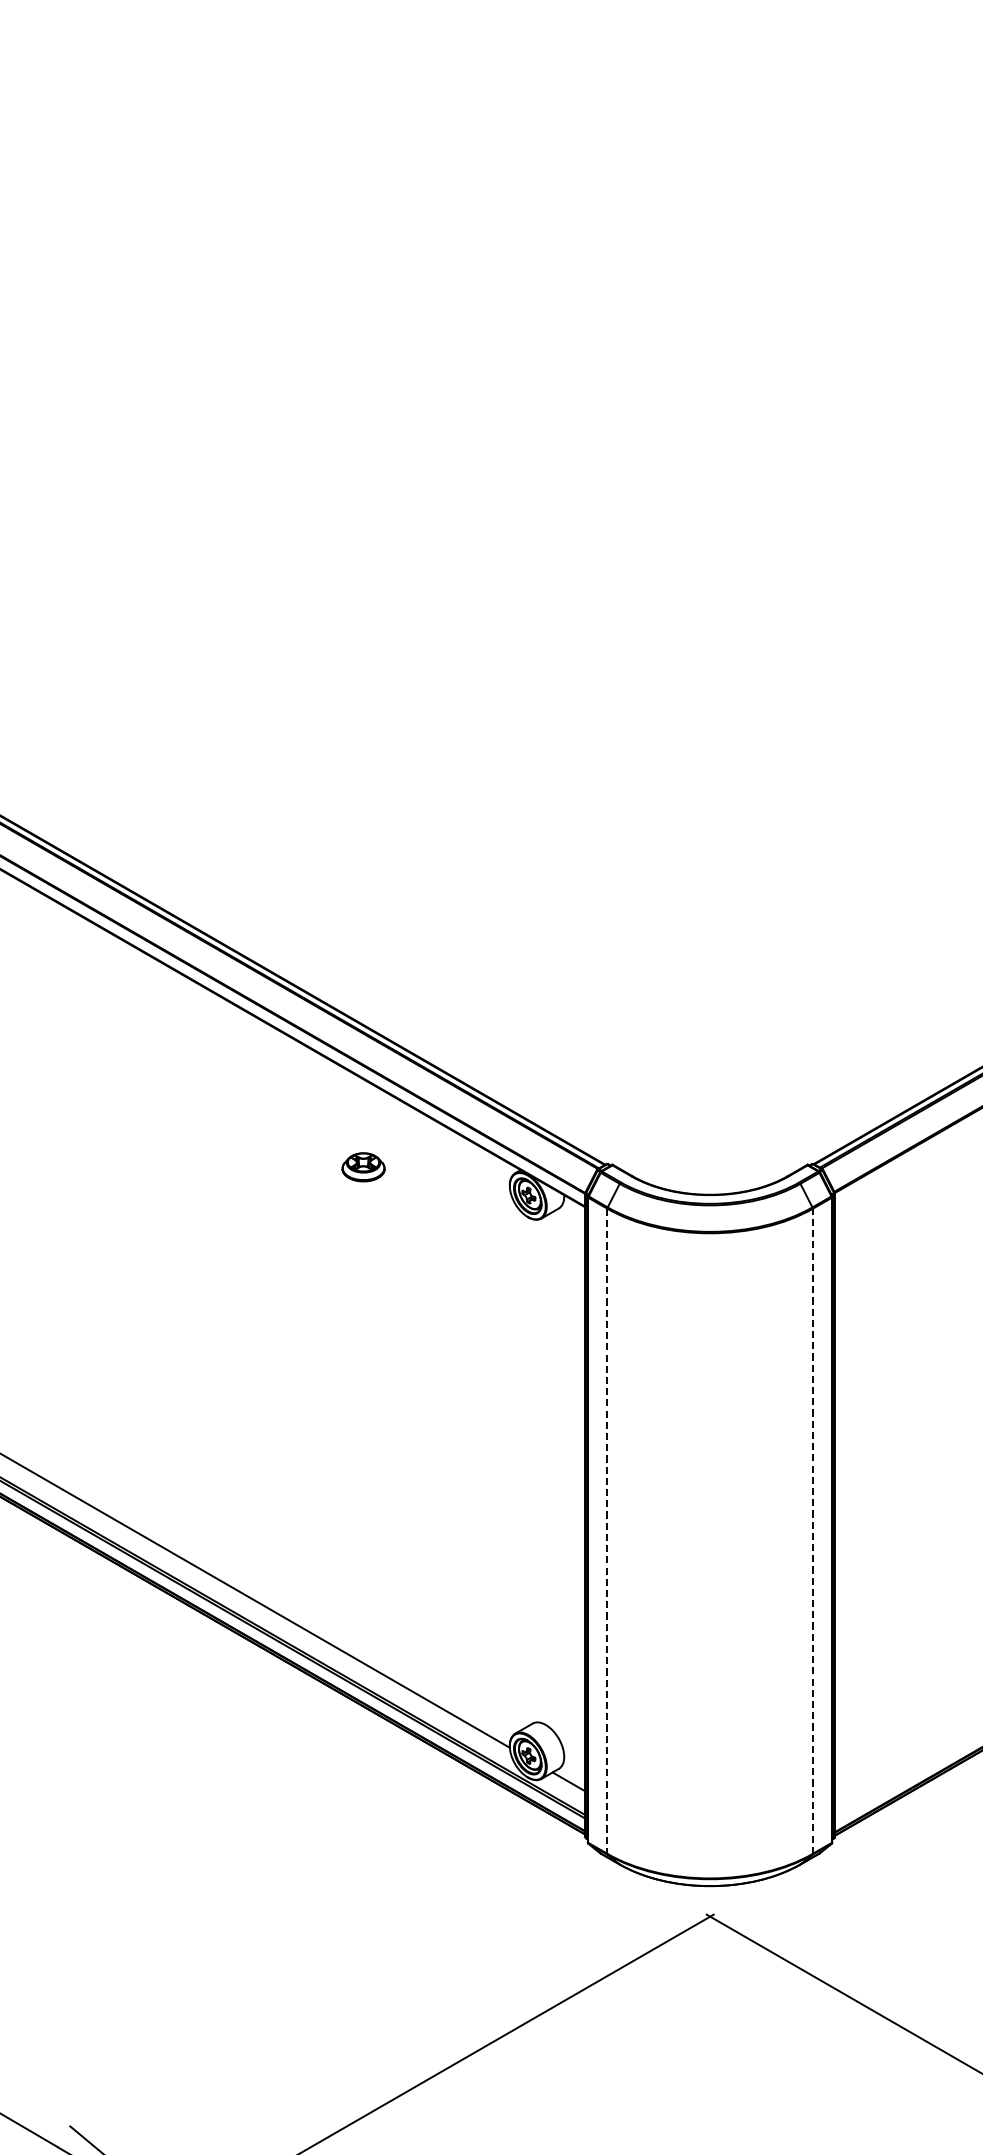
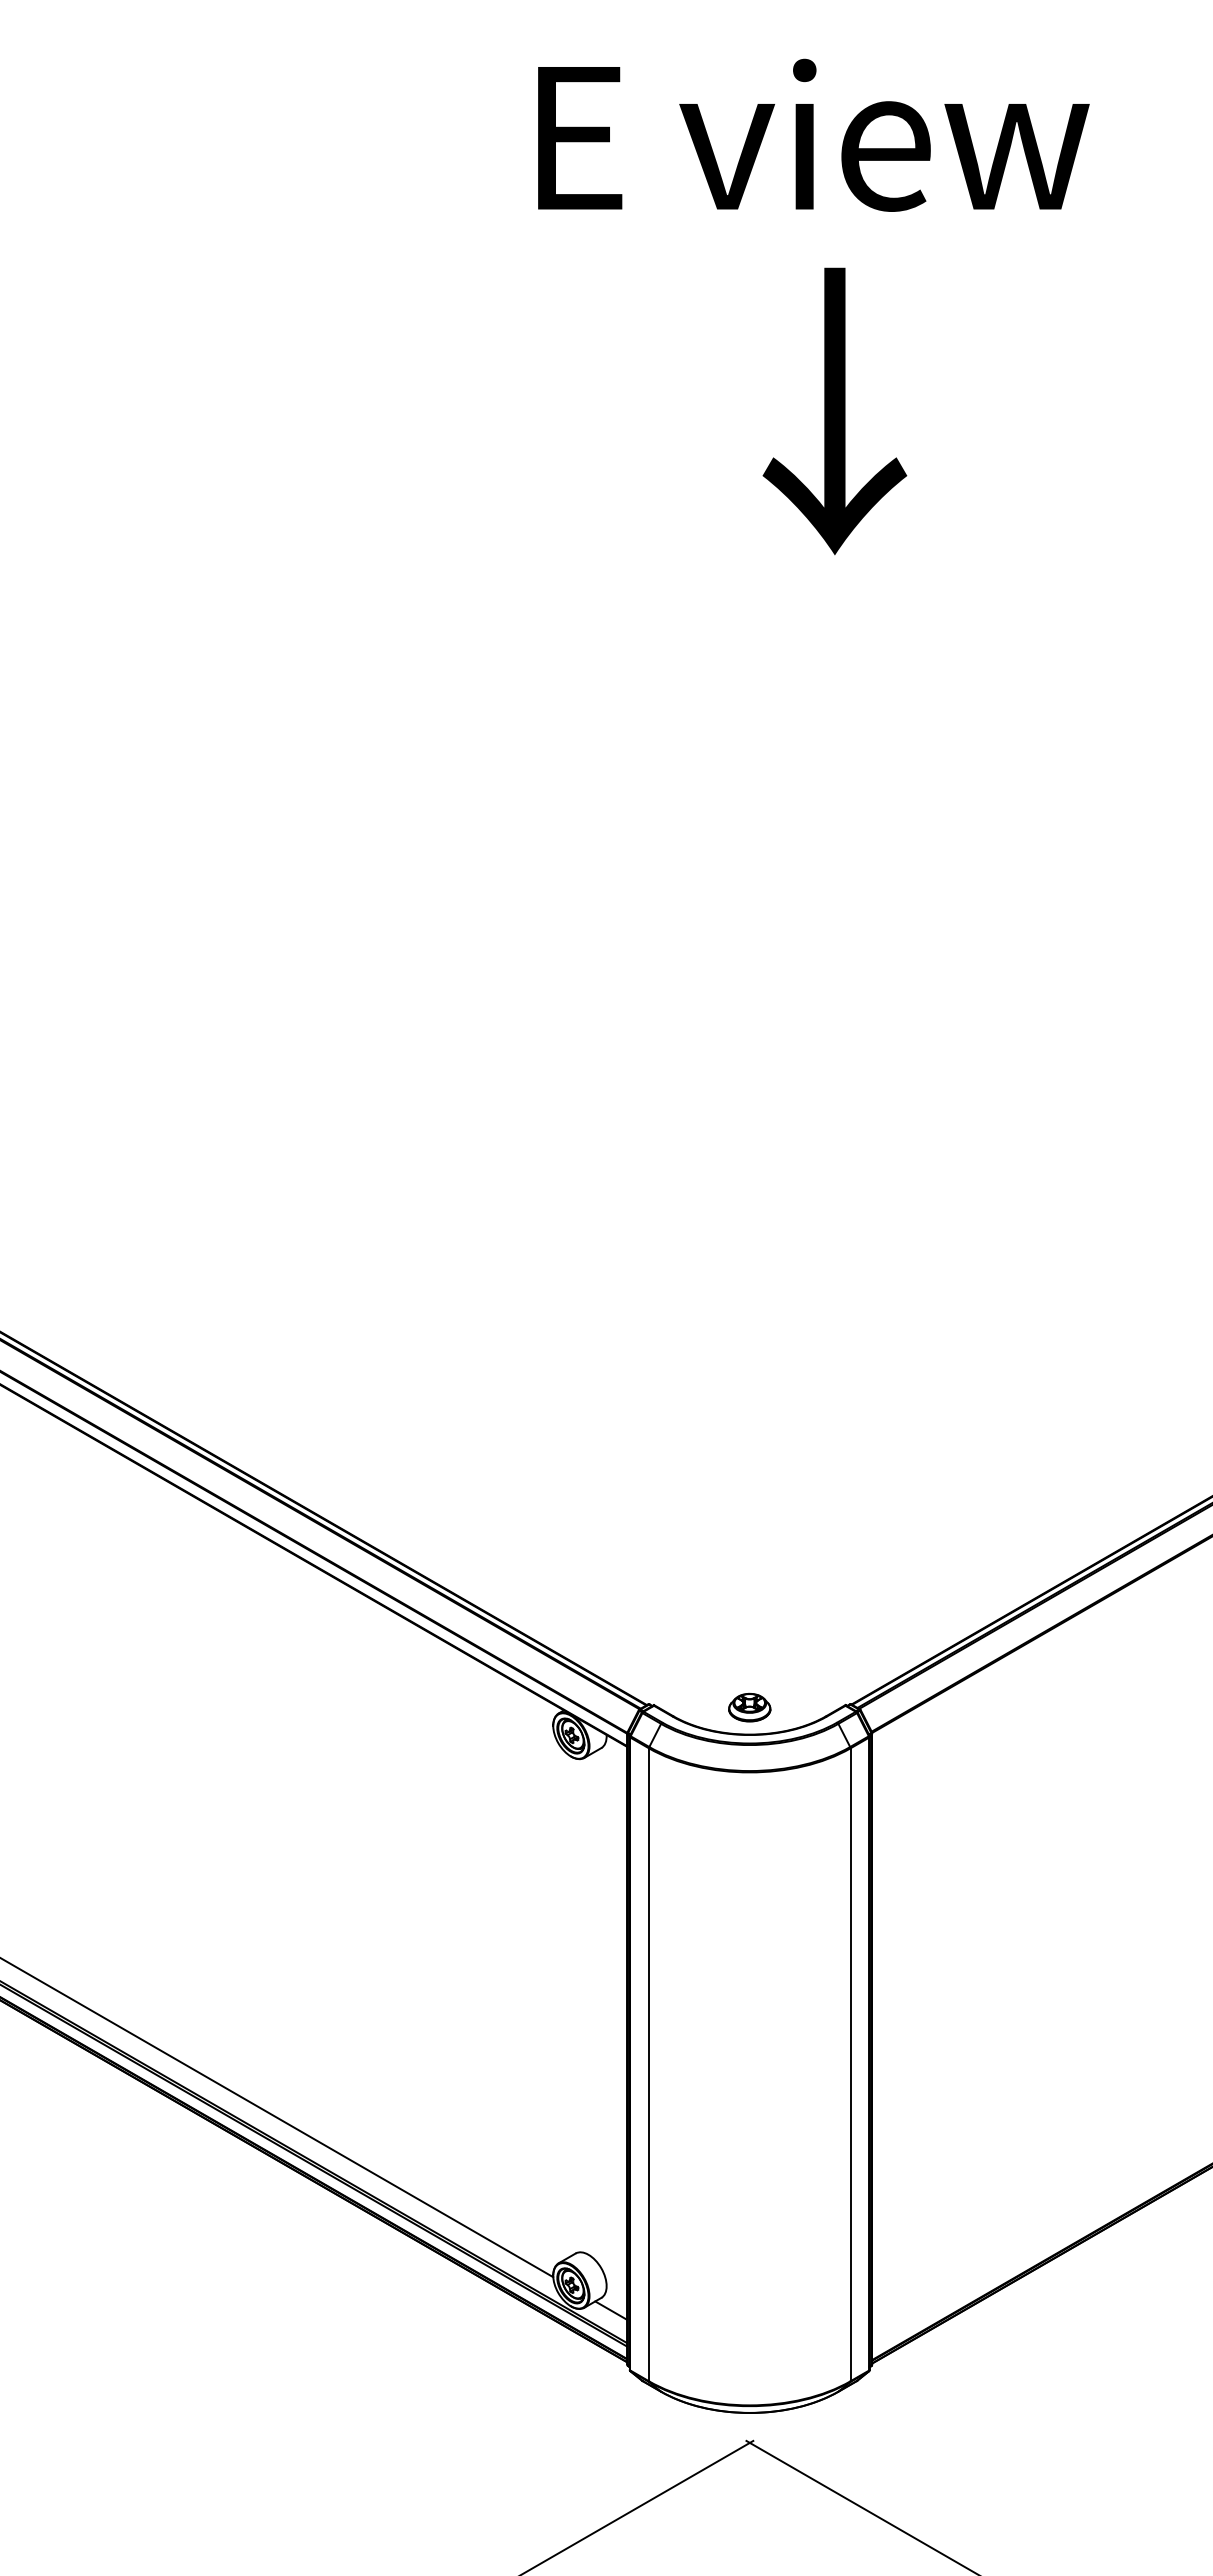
part: (363, 1167) -> (749, 1707), moved
line: (812, 1530) -> (850, 2064), dashed -> solid
line: (606, 1532) -> (648, 2065), dashed -> solid

